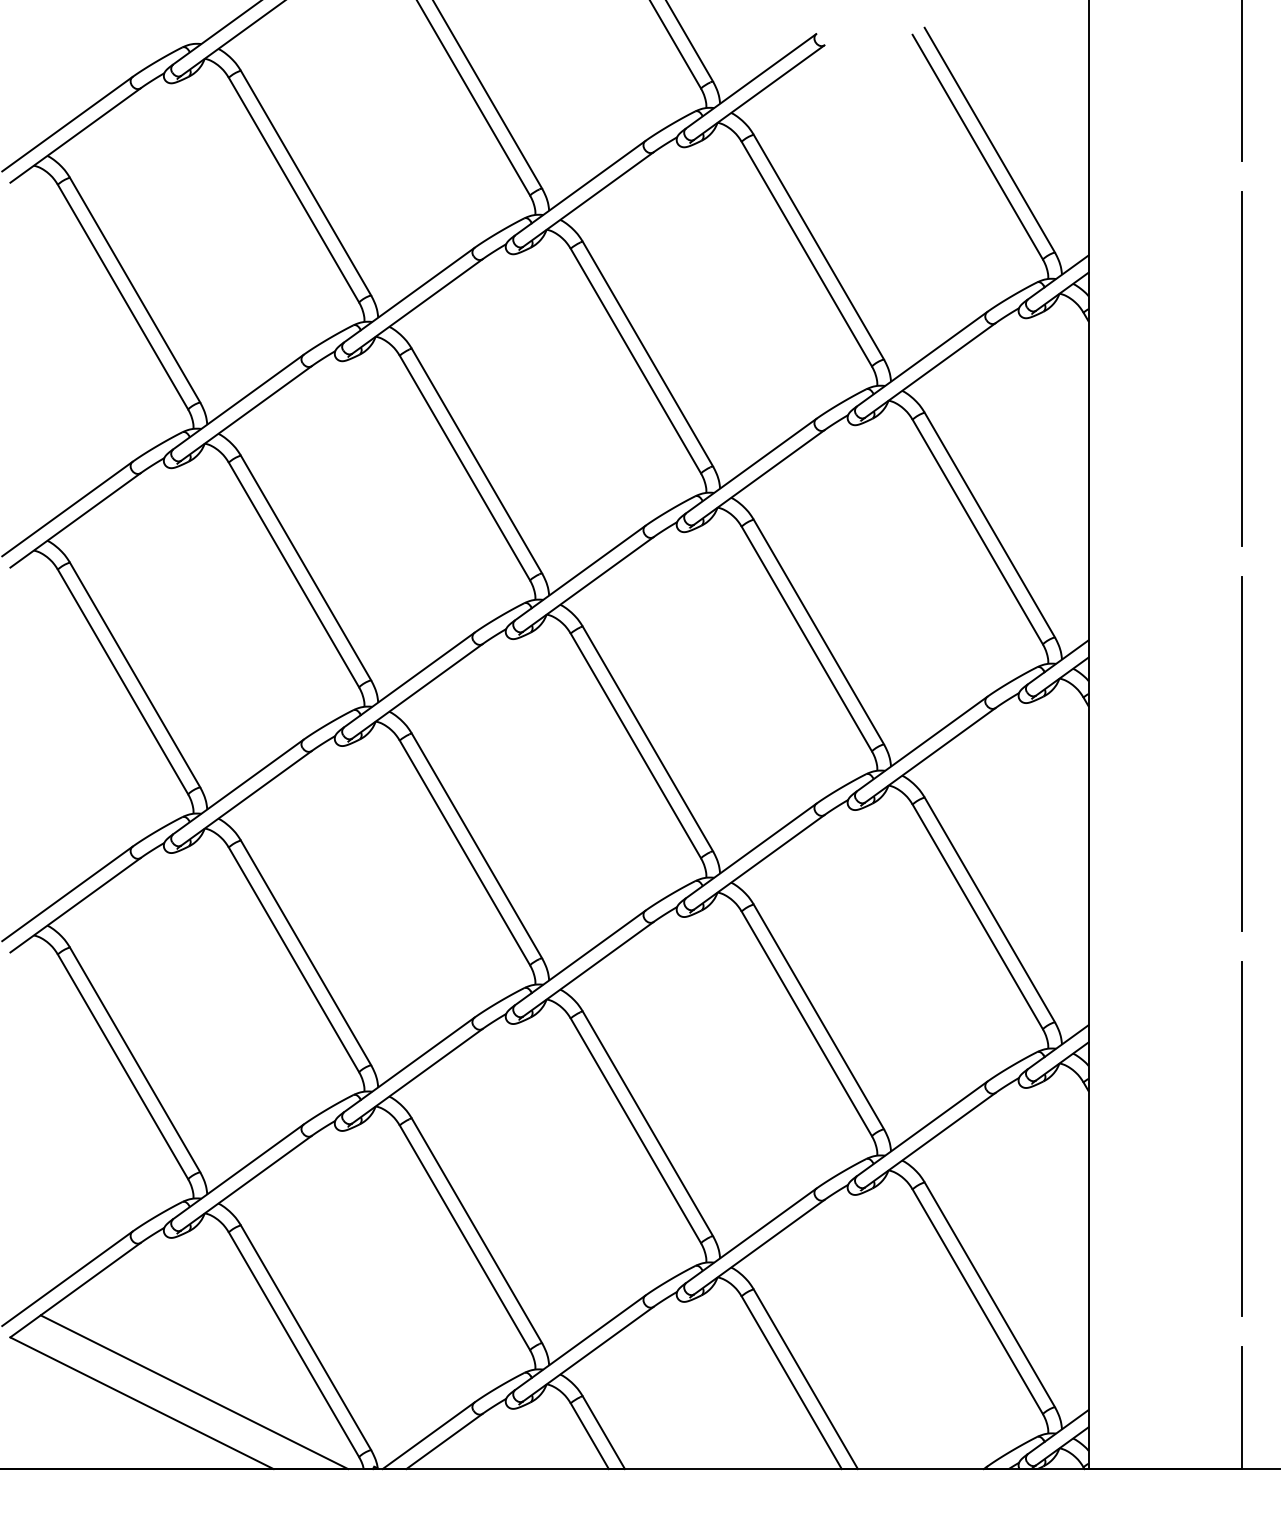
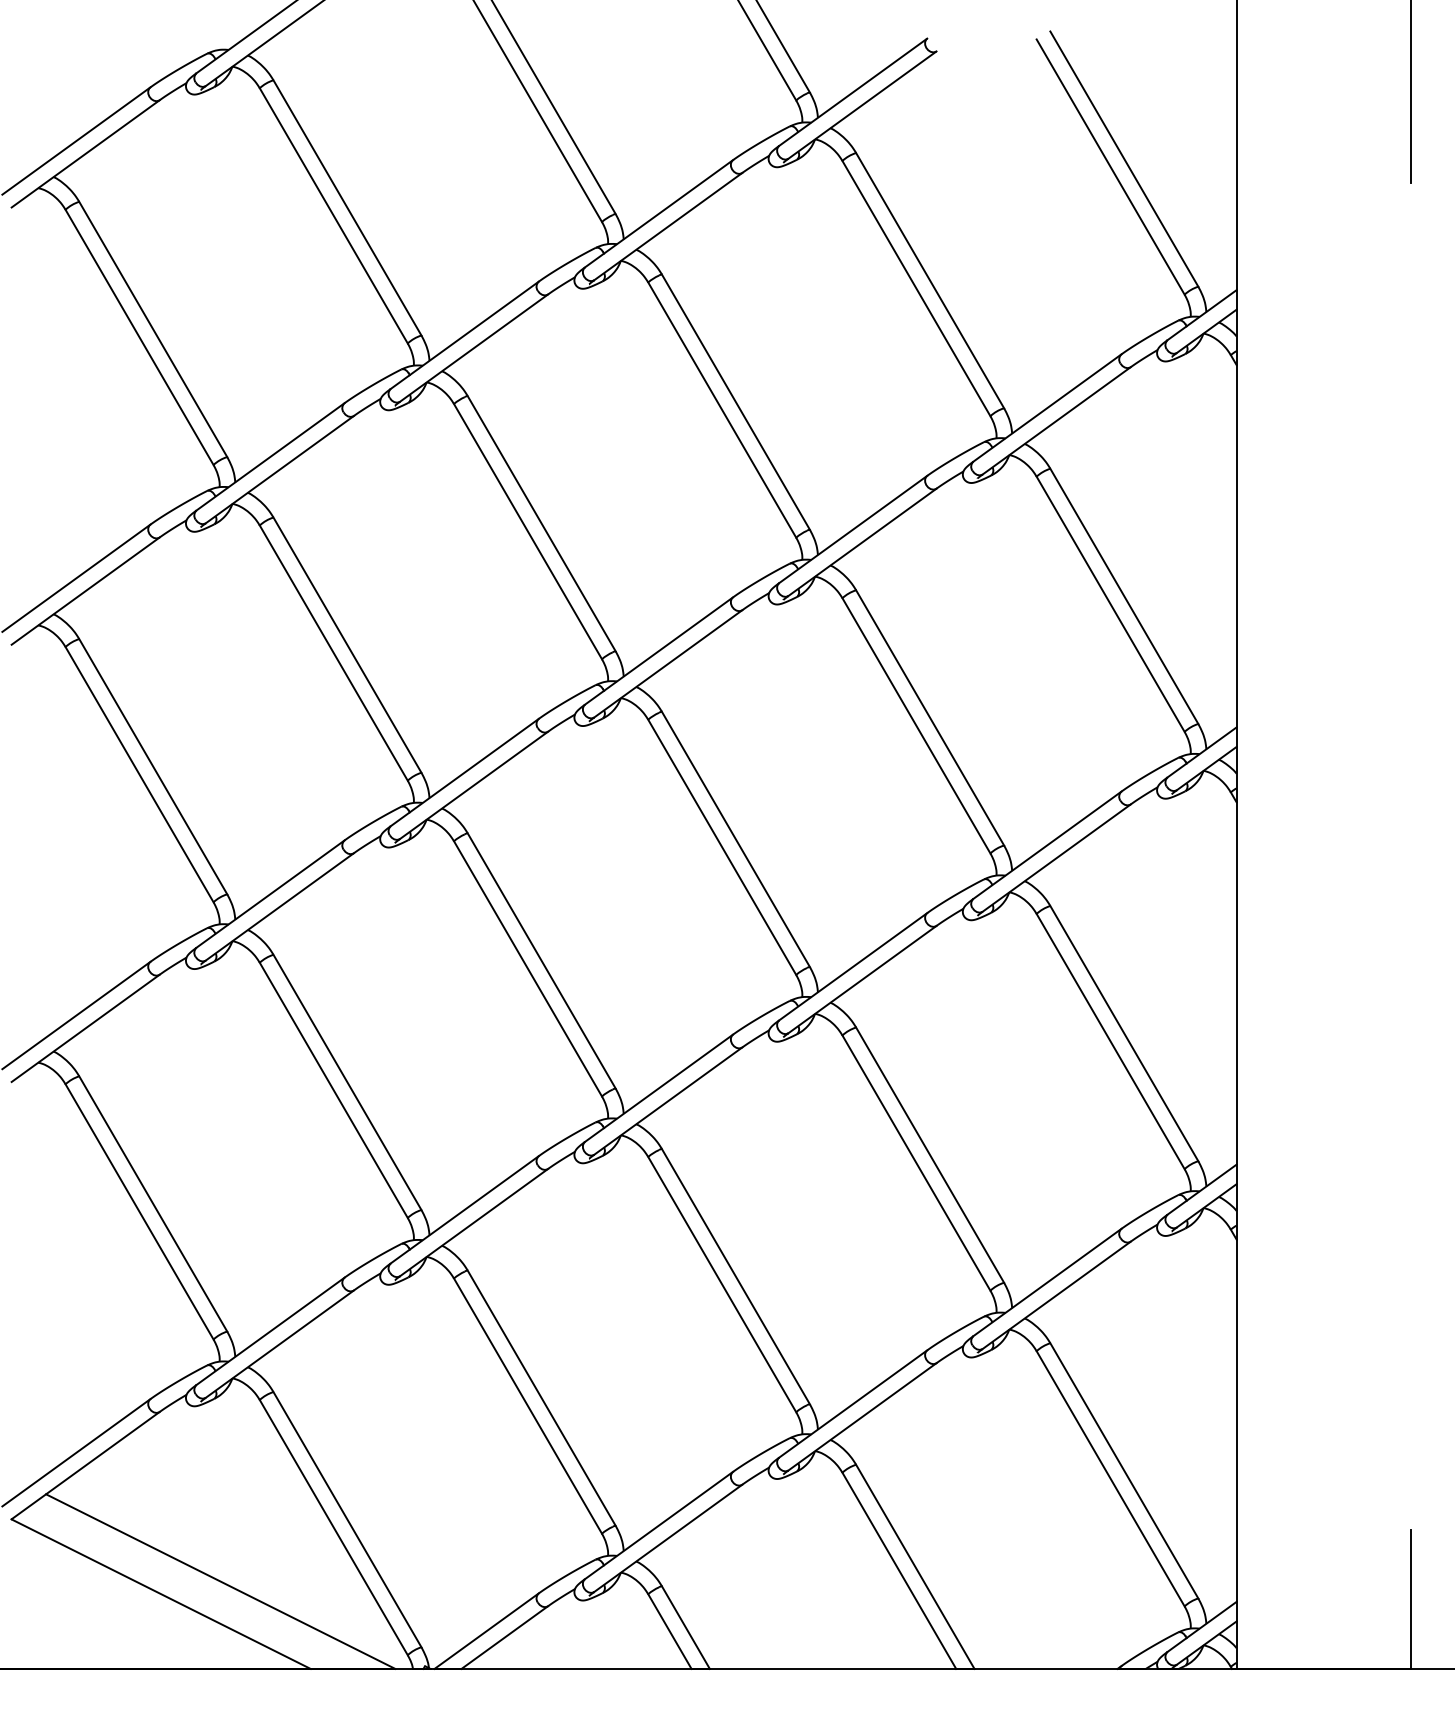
line: (1241, 369) -> (1410, 419), removed
line: (1242, 753) -> (1411, 856), removed
line: (1242, 1138) -> (1411, 1293), removed

